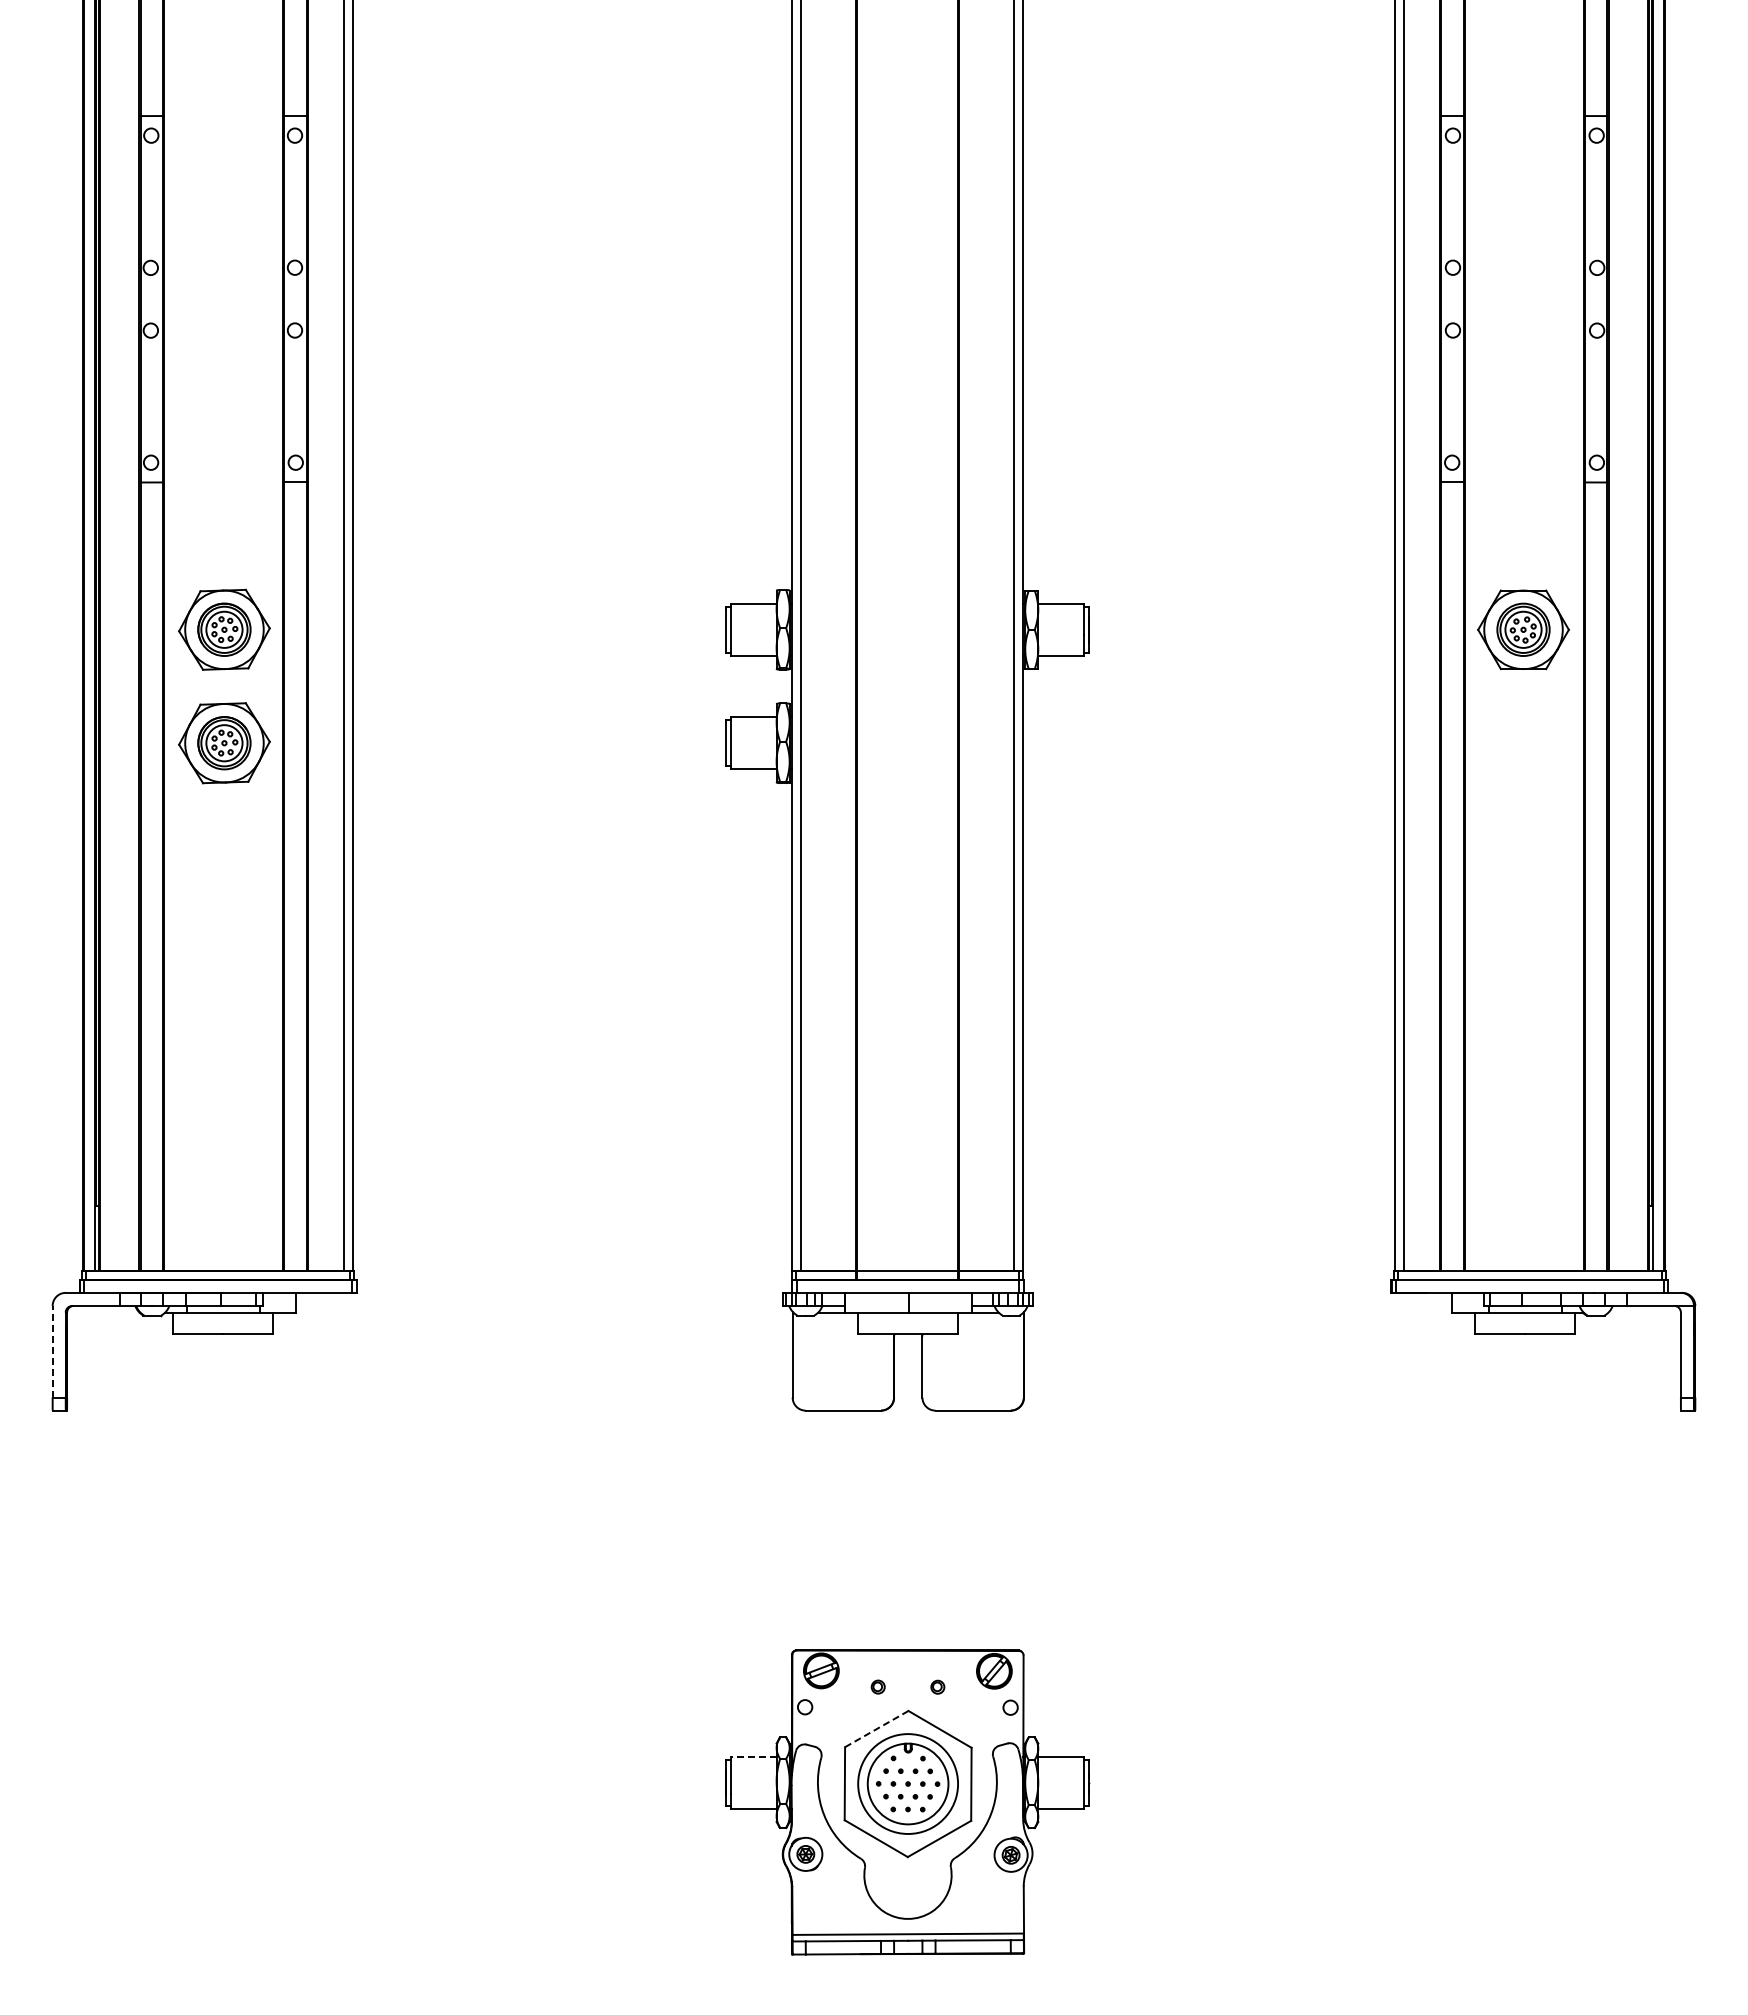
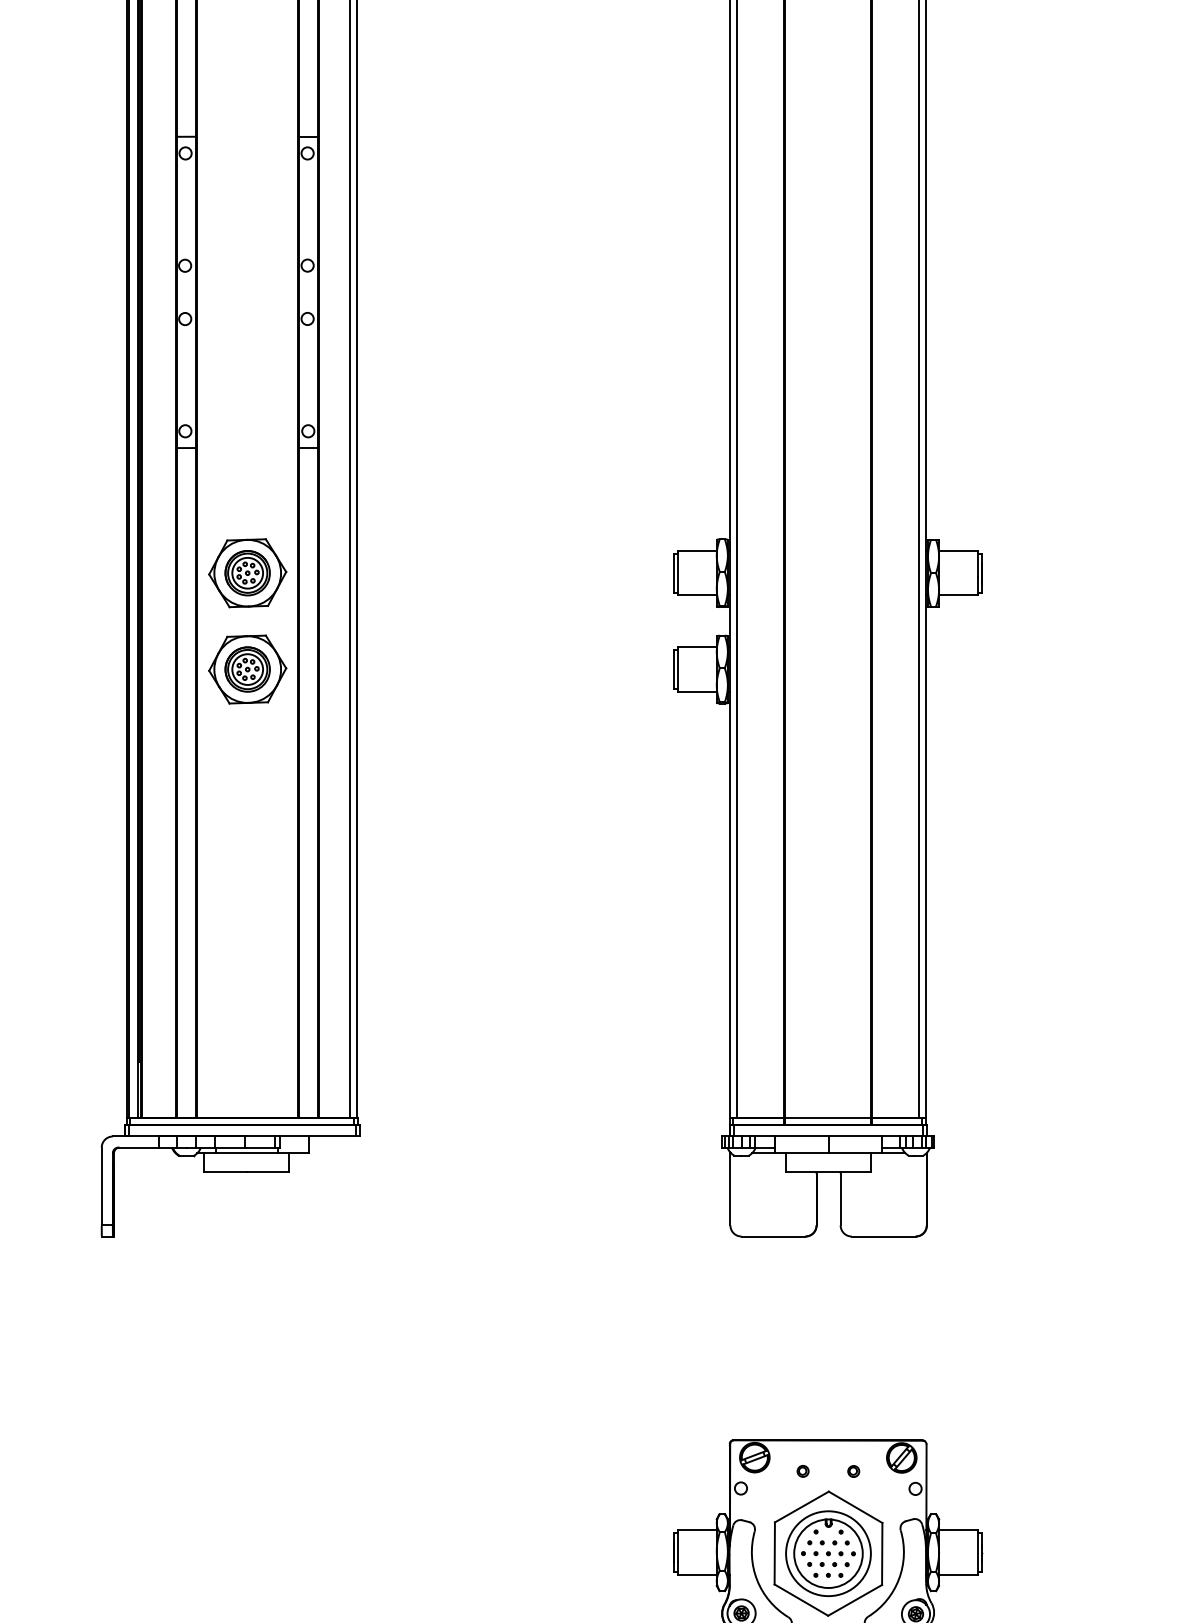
line: (52, 1351) -> (101, 1186), dashed -> solid
line: (876, 1729) -> (801, 1507), dashed -> solid
line: (753, 1756) -> (697, 1530), dashed -> solid

